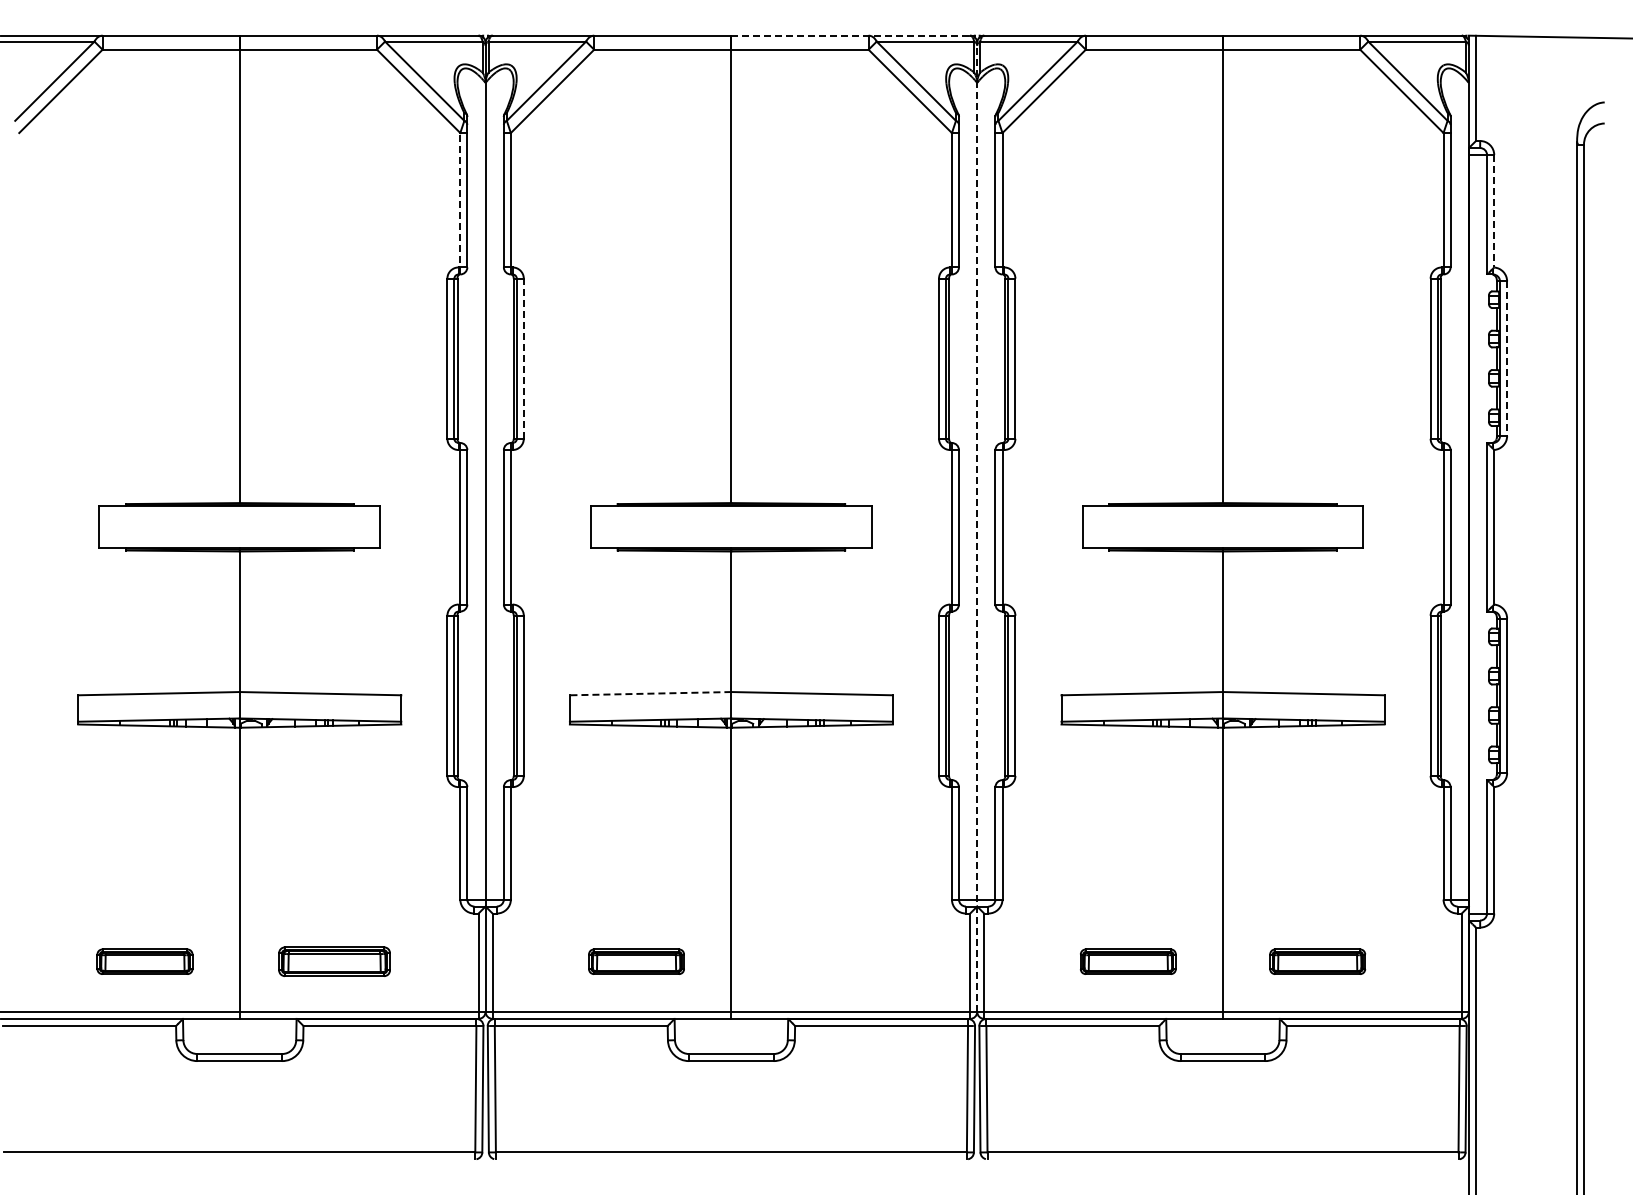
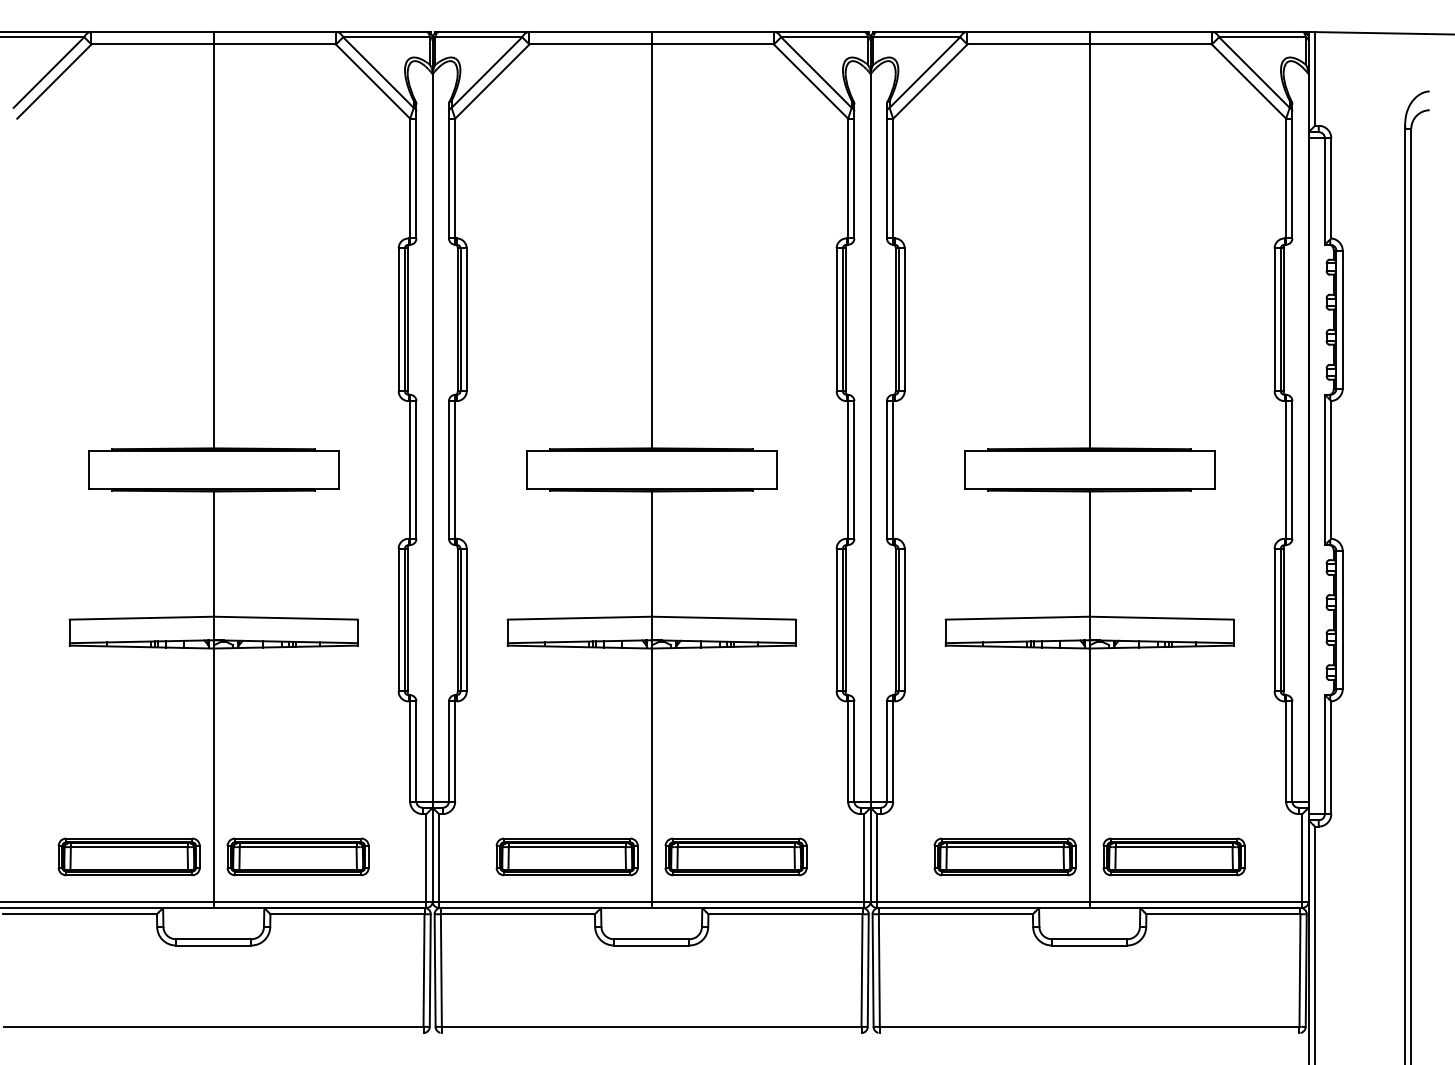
line: (851, 35) -> (758, 31), dashed -> solid
line: (460, 203) -> (410, 181), dashed -> solid
line: (1494, 211) -> (1331, 188), dashed -> solid
line: (523, 358) -> (466, 319), dashed -> solid
line: (1507, 359) -> (1343, 320), dashed -> solid
line: (977, 527) -> (870, 470), dashed -> solid
line: (650, 693) -> (579, 618), dashed -> solid
part: (144, 961) -> (128, 856), size x1.67
part: (334, 961) -> (298, 856), size x1.43
part: (636, 961) -> (567, 856), size x1.67
part: (826, 961) -> (736, 856), added
part: (1128, 961) -> (1005, 856), size x1.67
part: (1317, 961) -> (1173, 856), size x1.67

